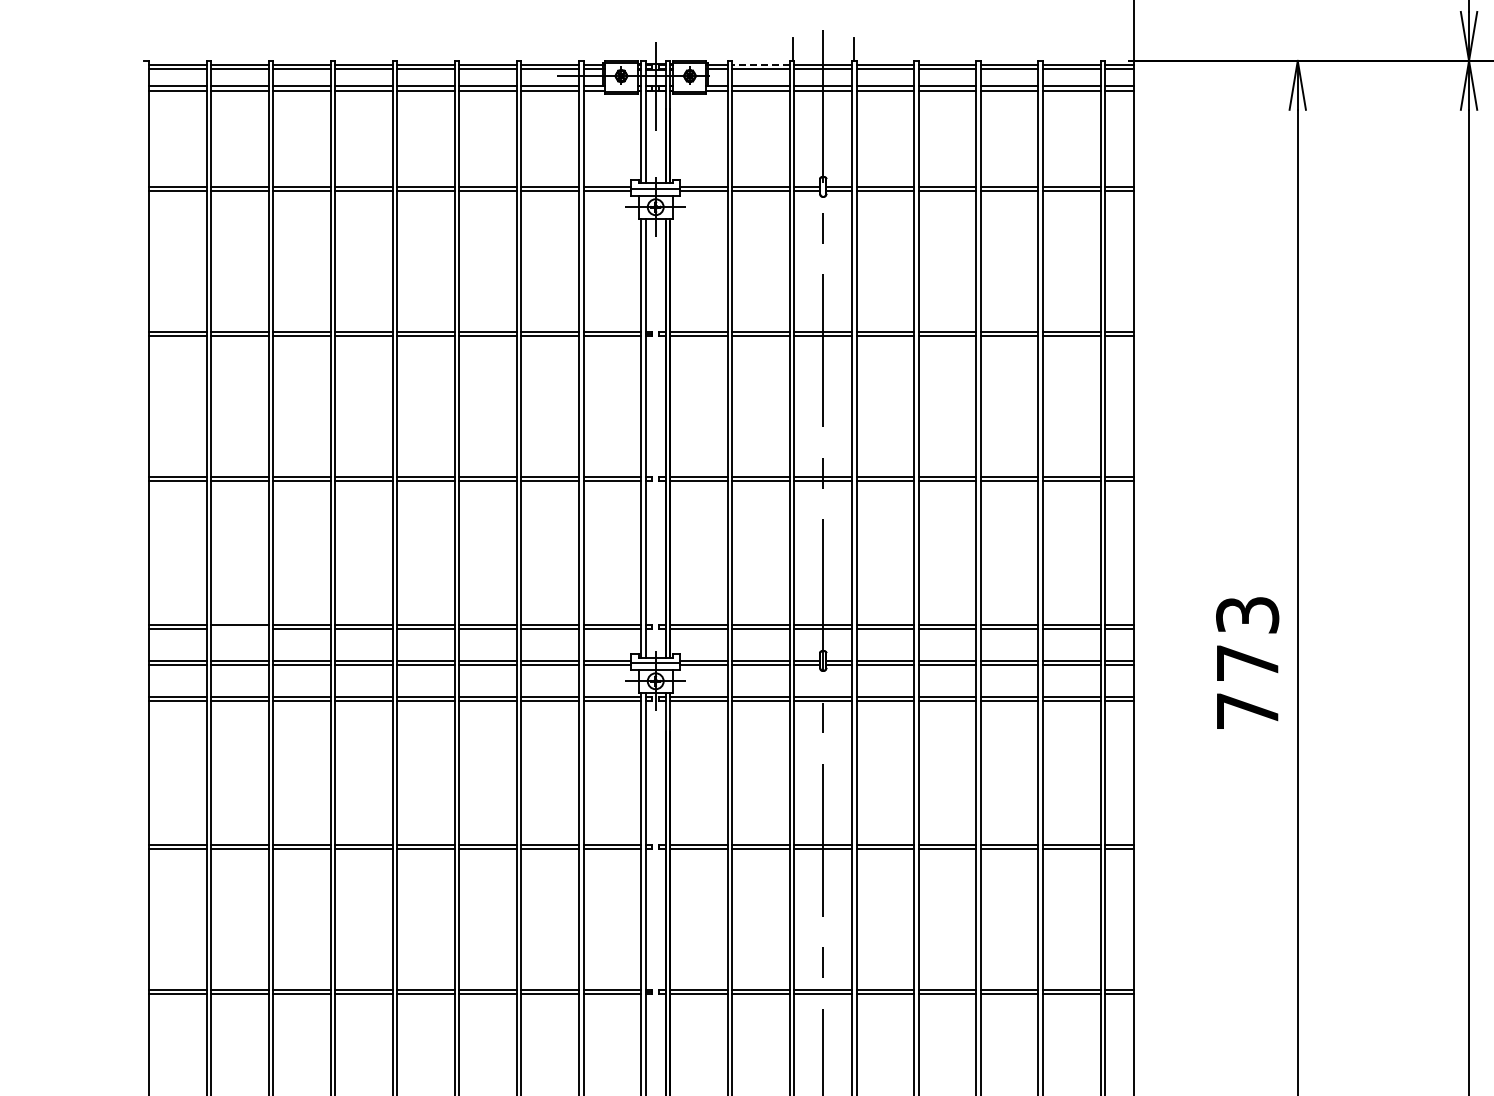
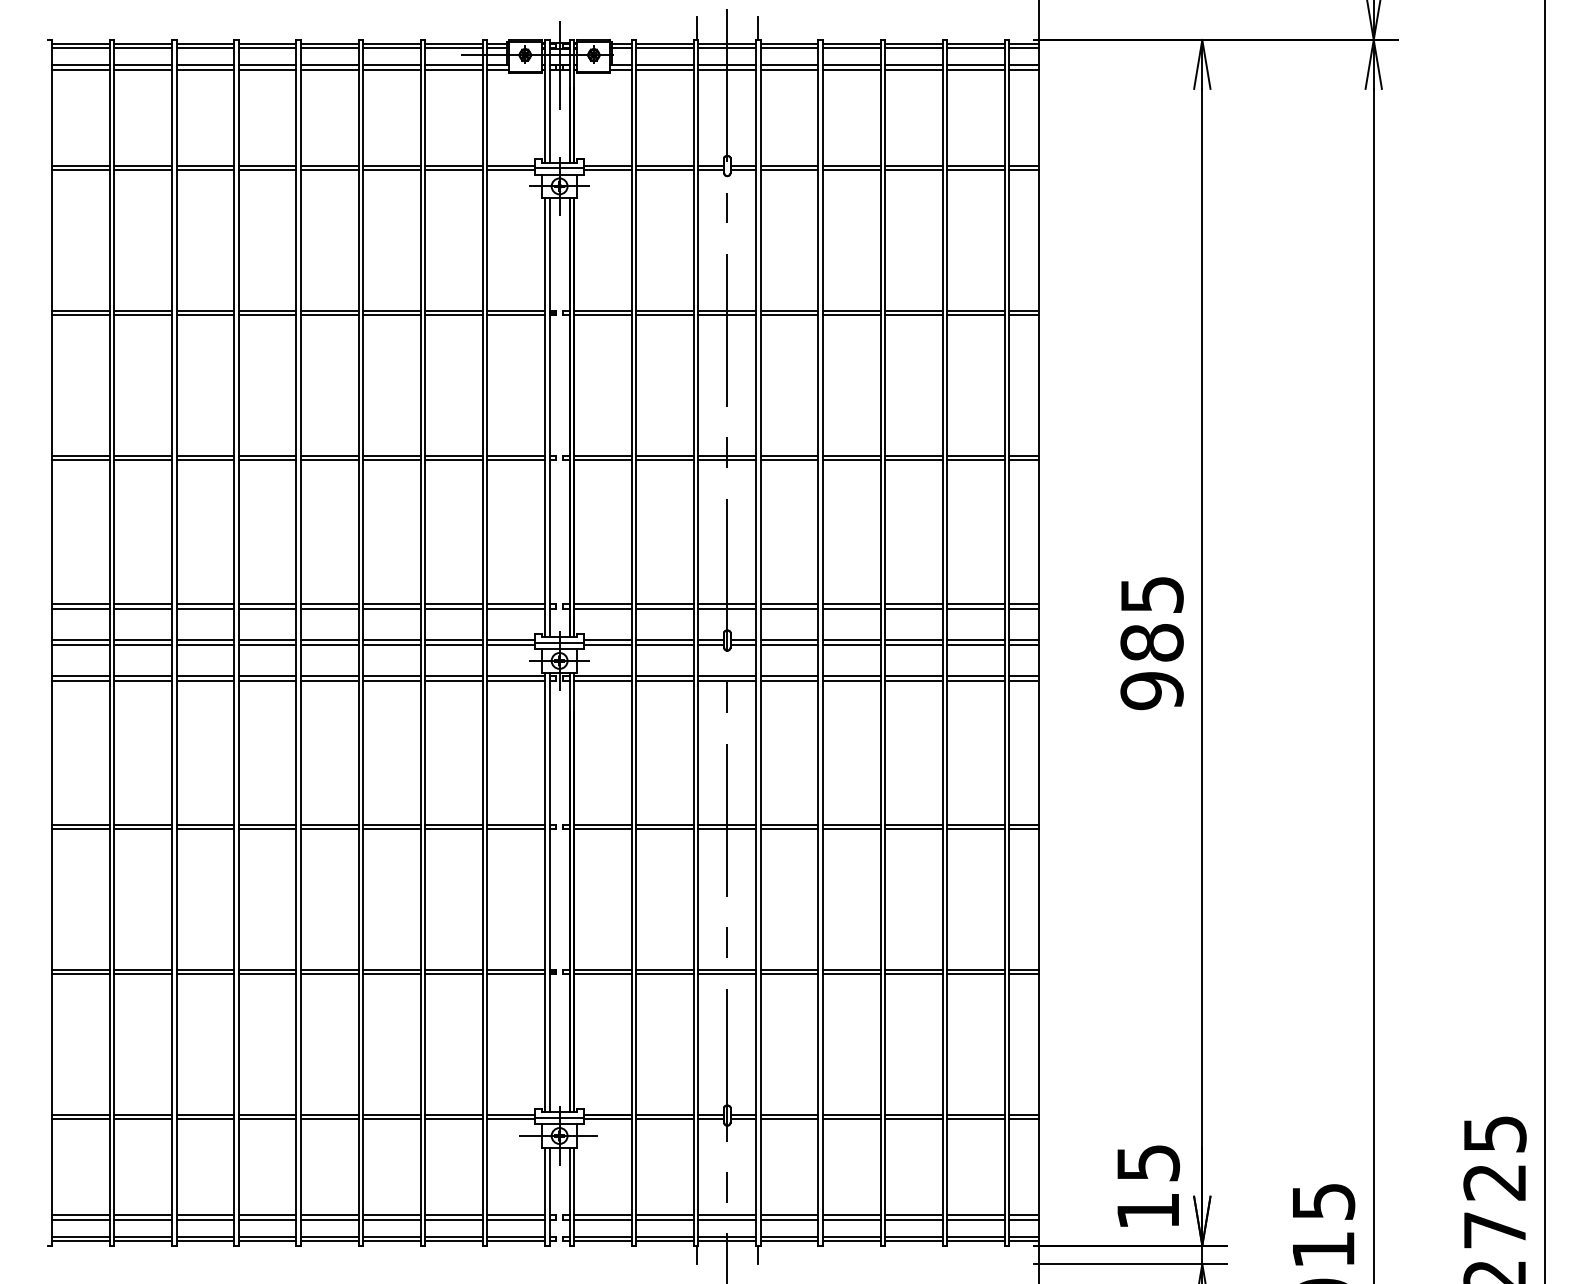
line: (761, 64) -> (665, 43), dashed -> solid
line: (240, 628) -> (143, 608), added
text: (1247, 663) -> (1151, 643), 773 -> 985

